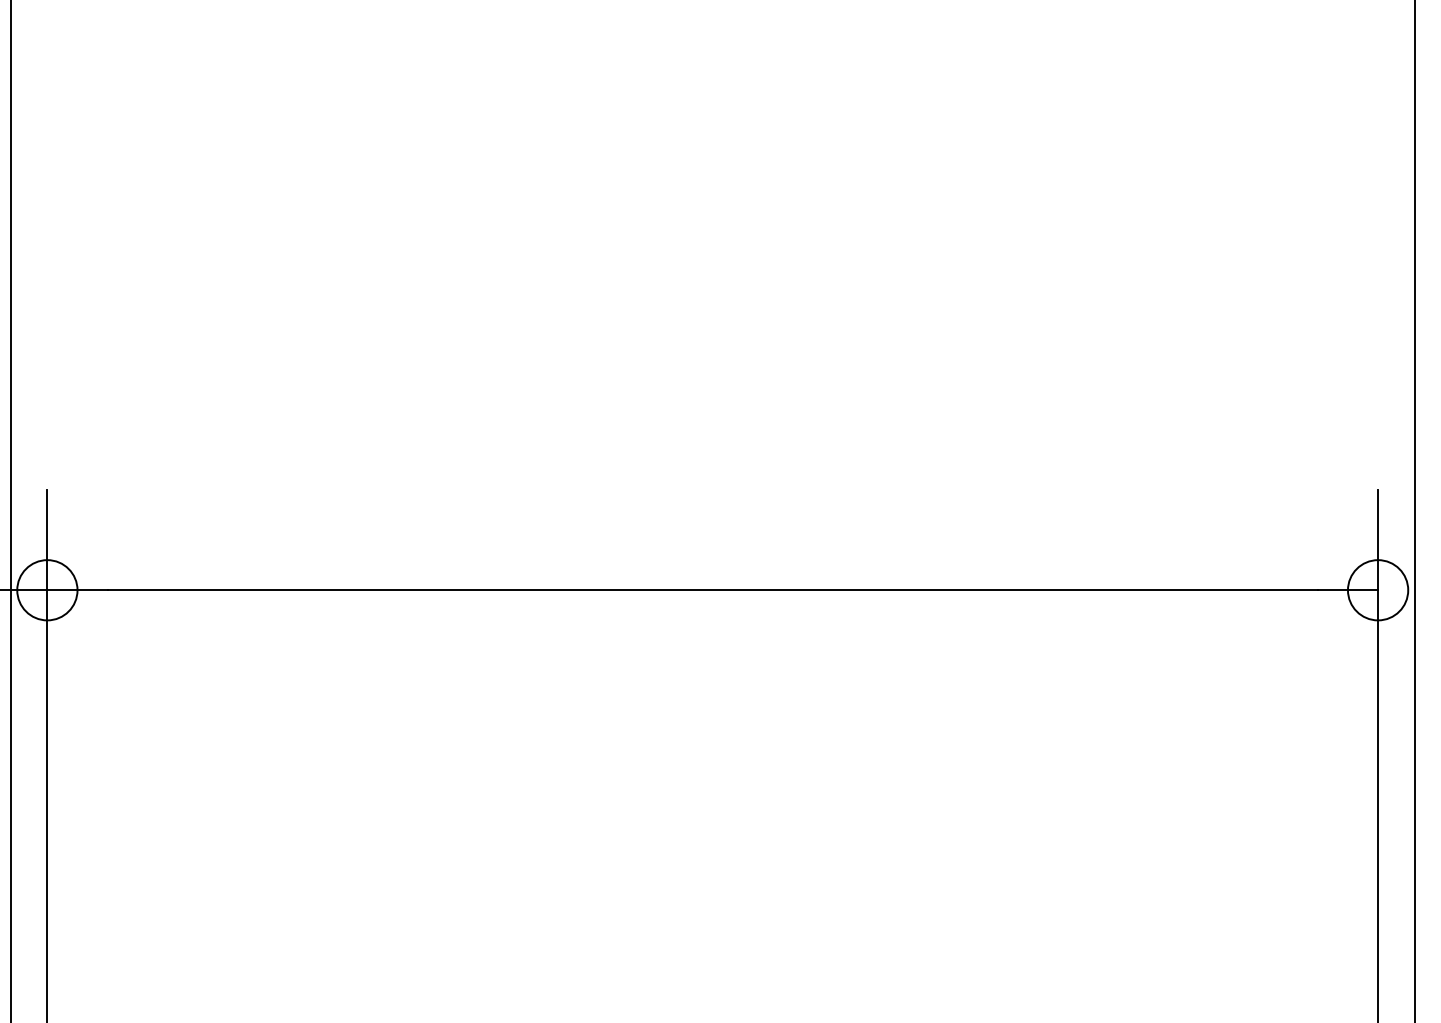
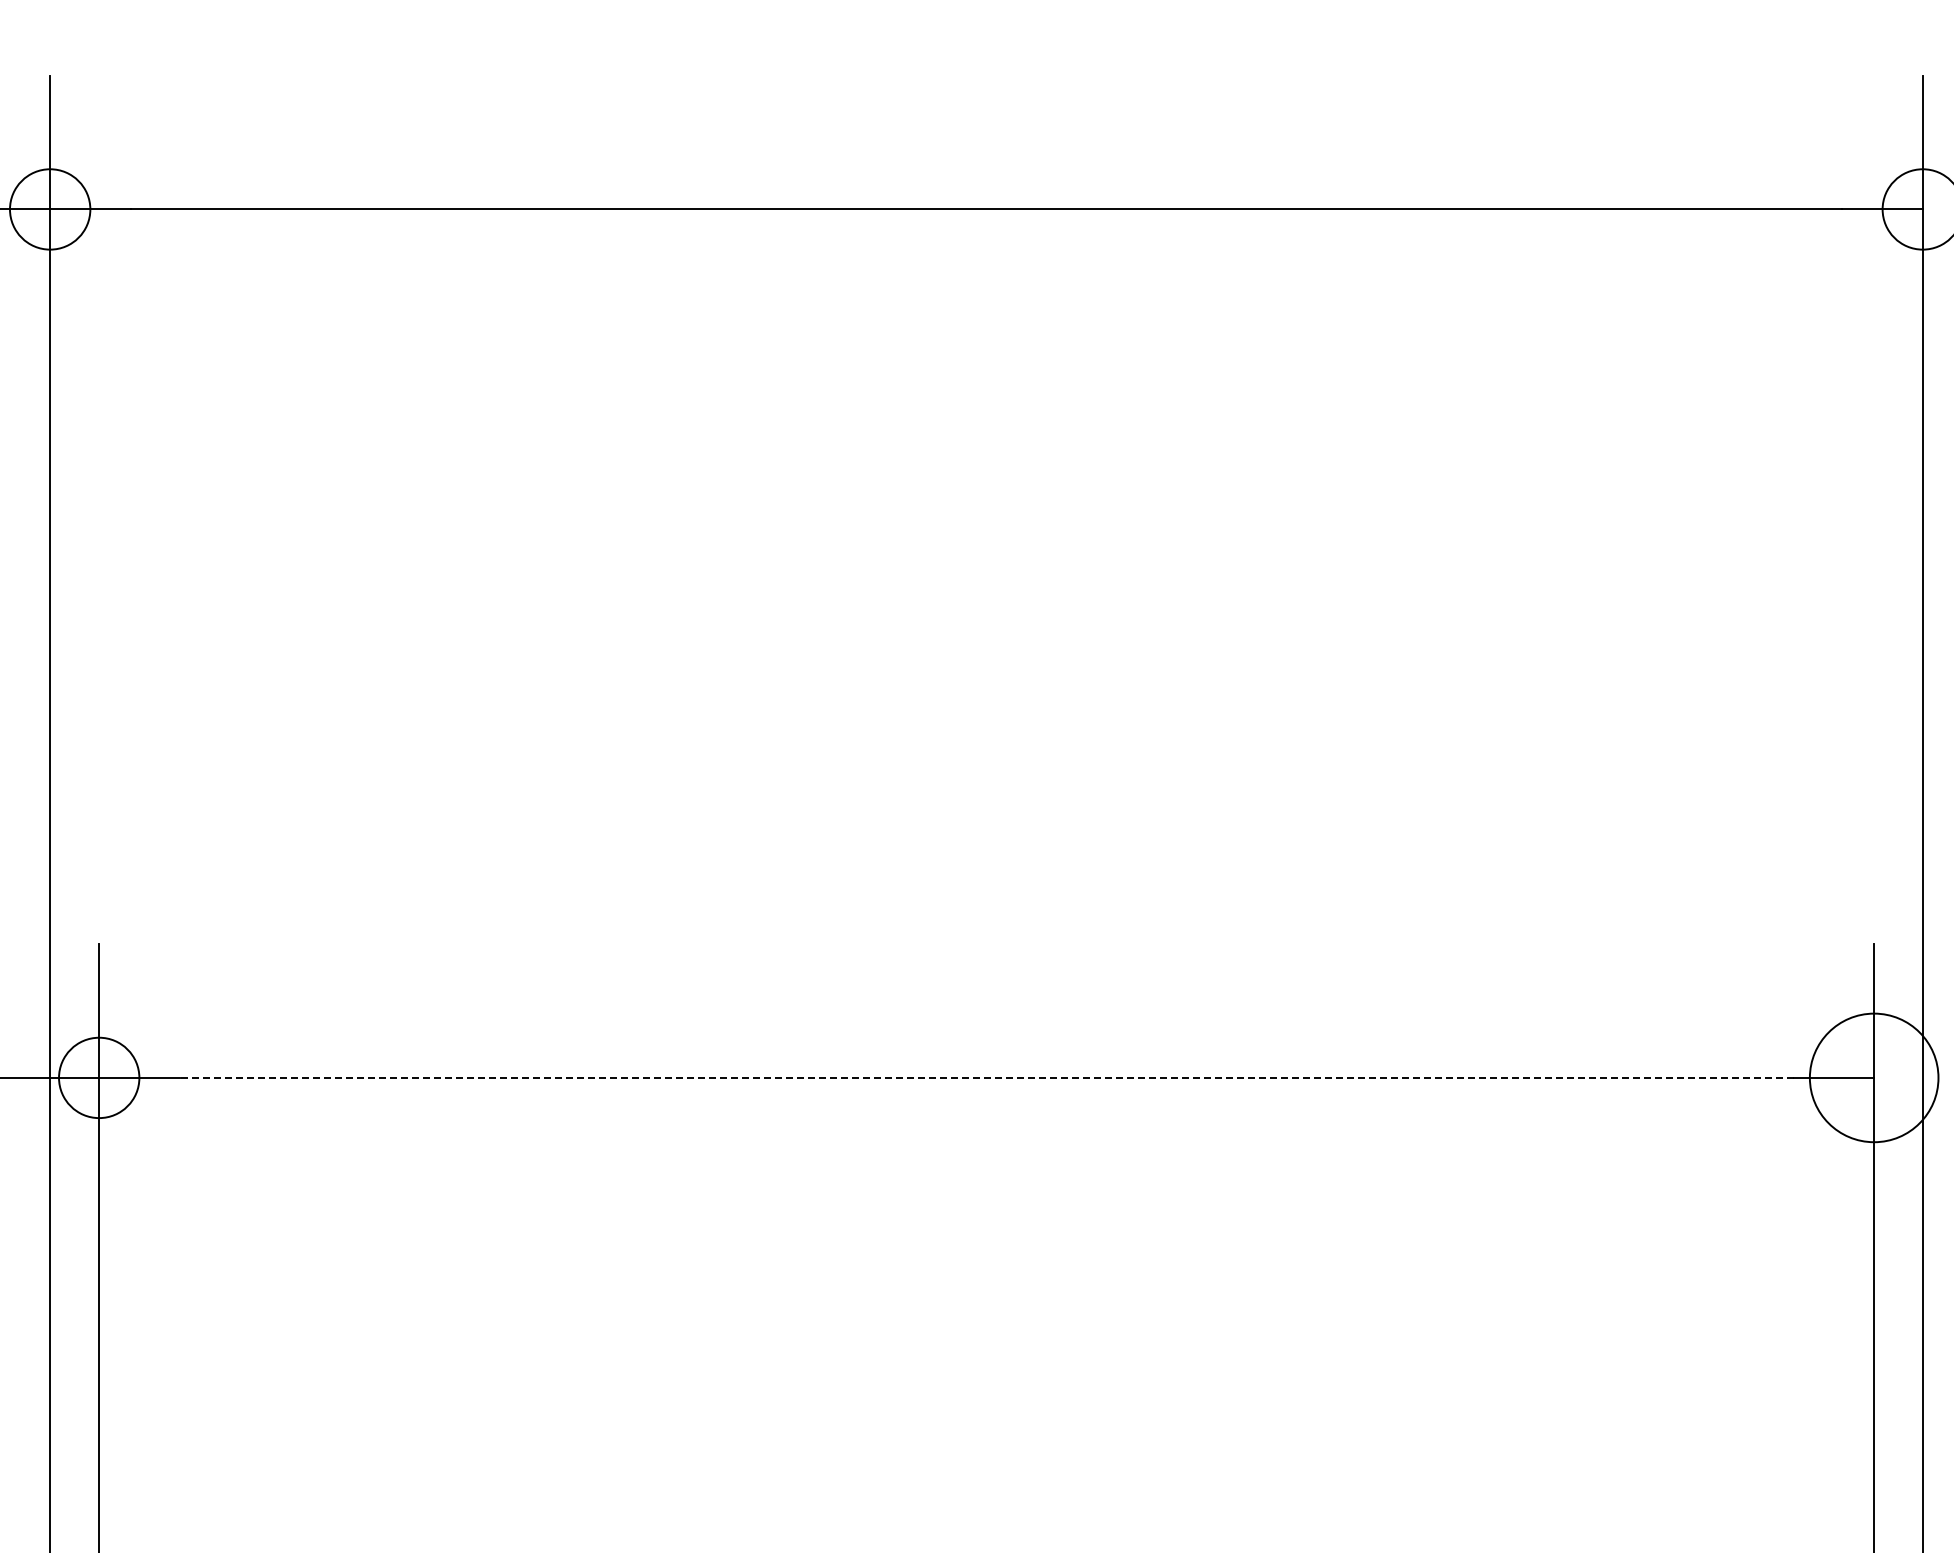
line: (712, 589) -> (986, 1077), solid -> dashed
circle: (1378, 589) -> (1874, 1077), size x1.6

